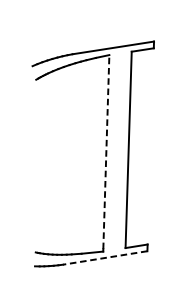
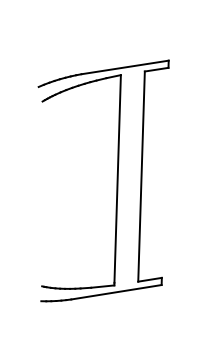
line: (106, 151) -> (117, 178), dashed -> solid
line: (105, 258) -> (116, 292), dashed -> solid

